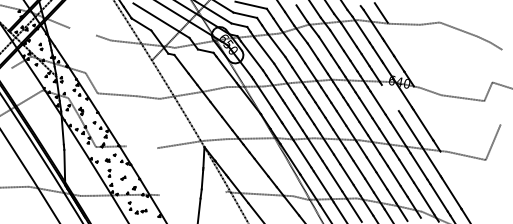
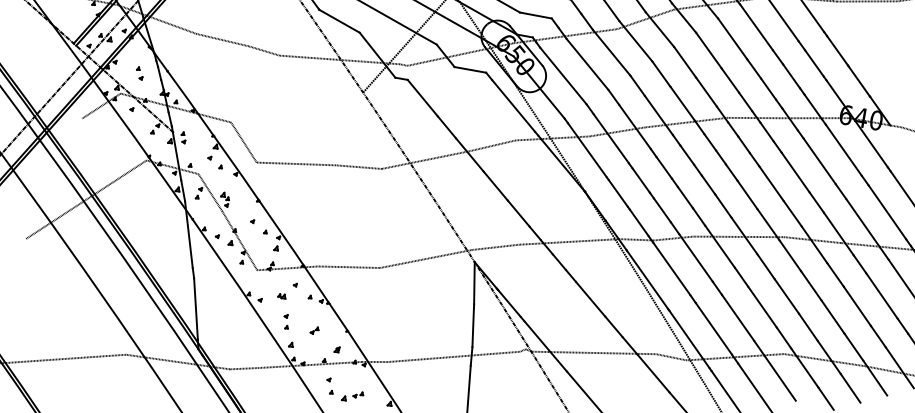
line: (82, 31) -> (221, 39), added
line: (389, 97) -> (842, 149), added
line: (141, 147) -> (348, 267), added
line: (192, 193) -> (454, 356), added

